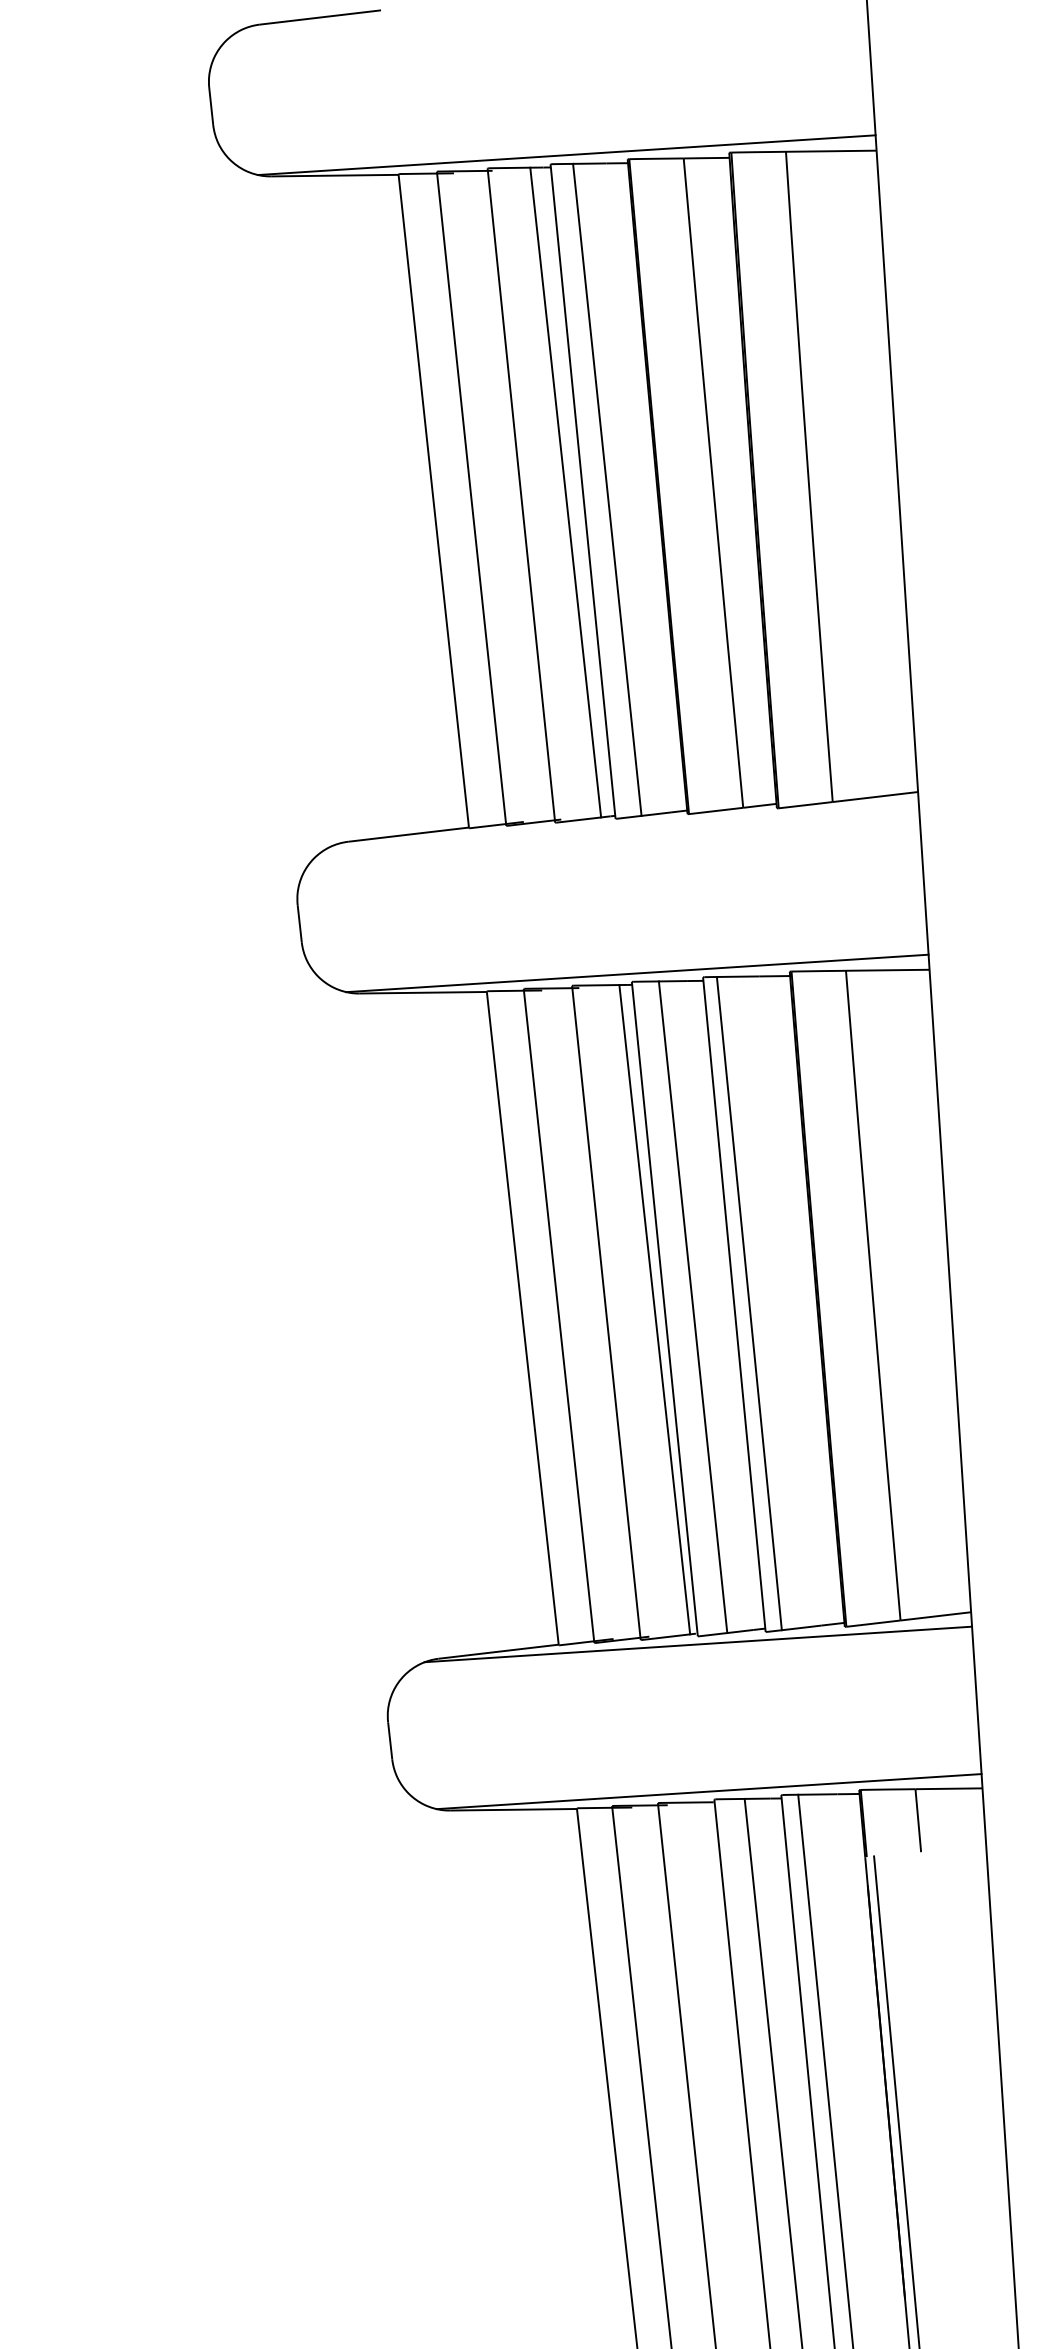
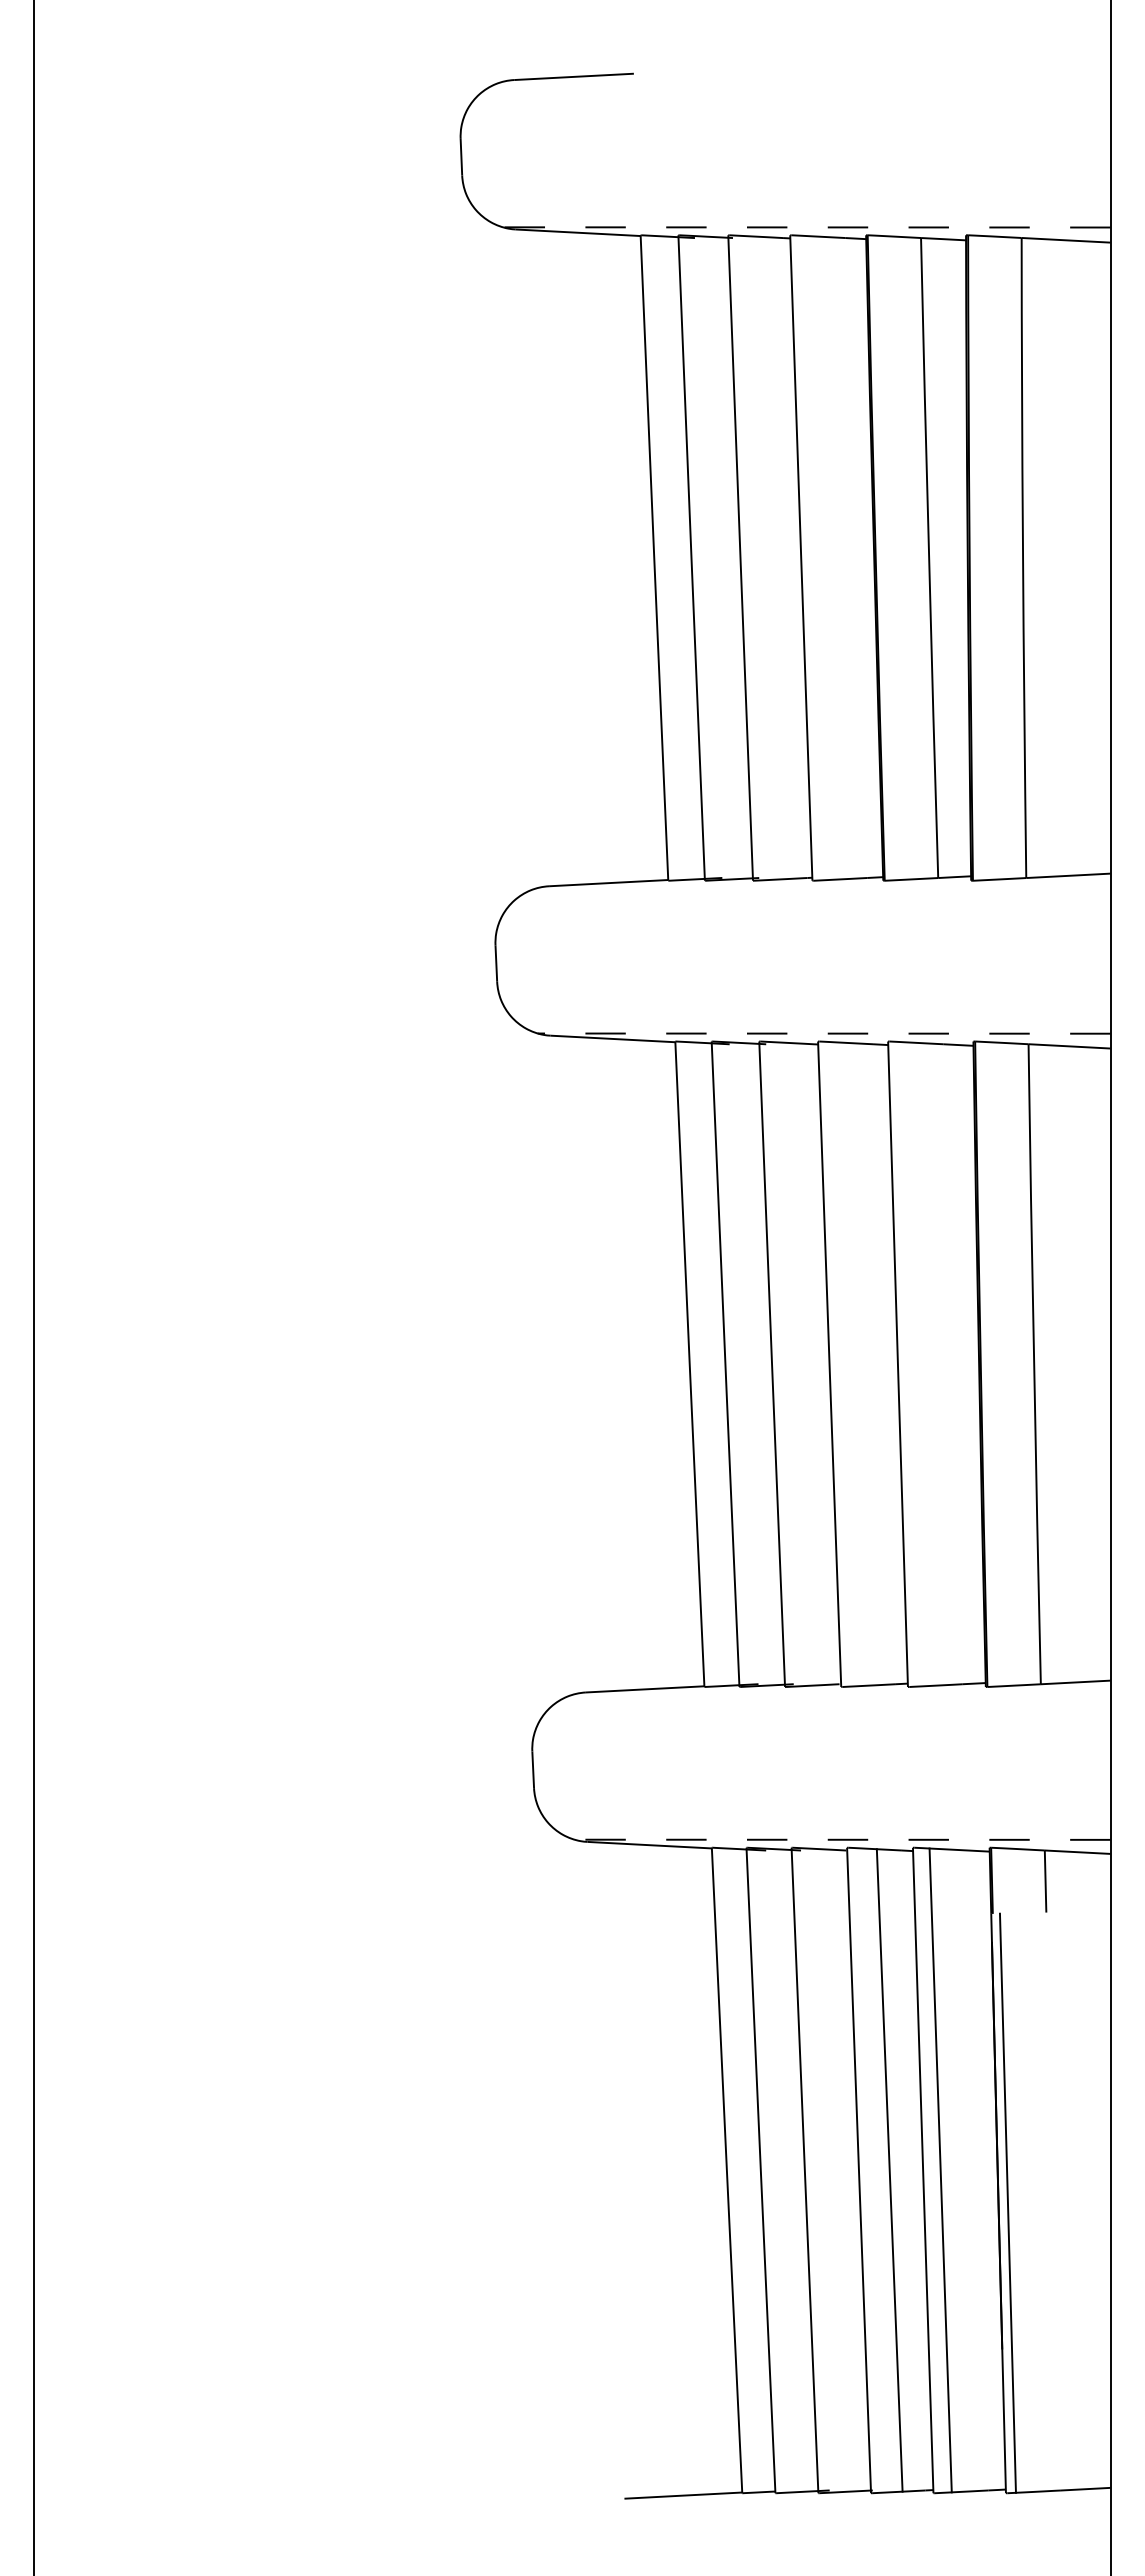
line: (566, 155) -> (806, 227), solid -> dashed
line: (607, 489) -> (825, 557), removed
line: (565, 492) -> (784, 557), removed
line: (636, 973) -> (823, 1033), solid -> dashed
line: (749, 1303) -> (912, 1364), removed
line: (693, 1306) -> (857, 1363), removed
line: (654, 1309) -> (819, 1363), removed
line: (697, 1644) -> (840, 1694), removed
line: (709, 1791) -> (842, 1839), solid -> dashed

